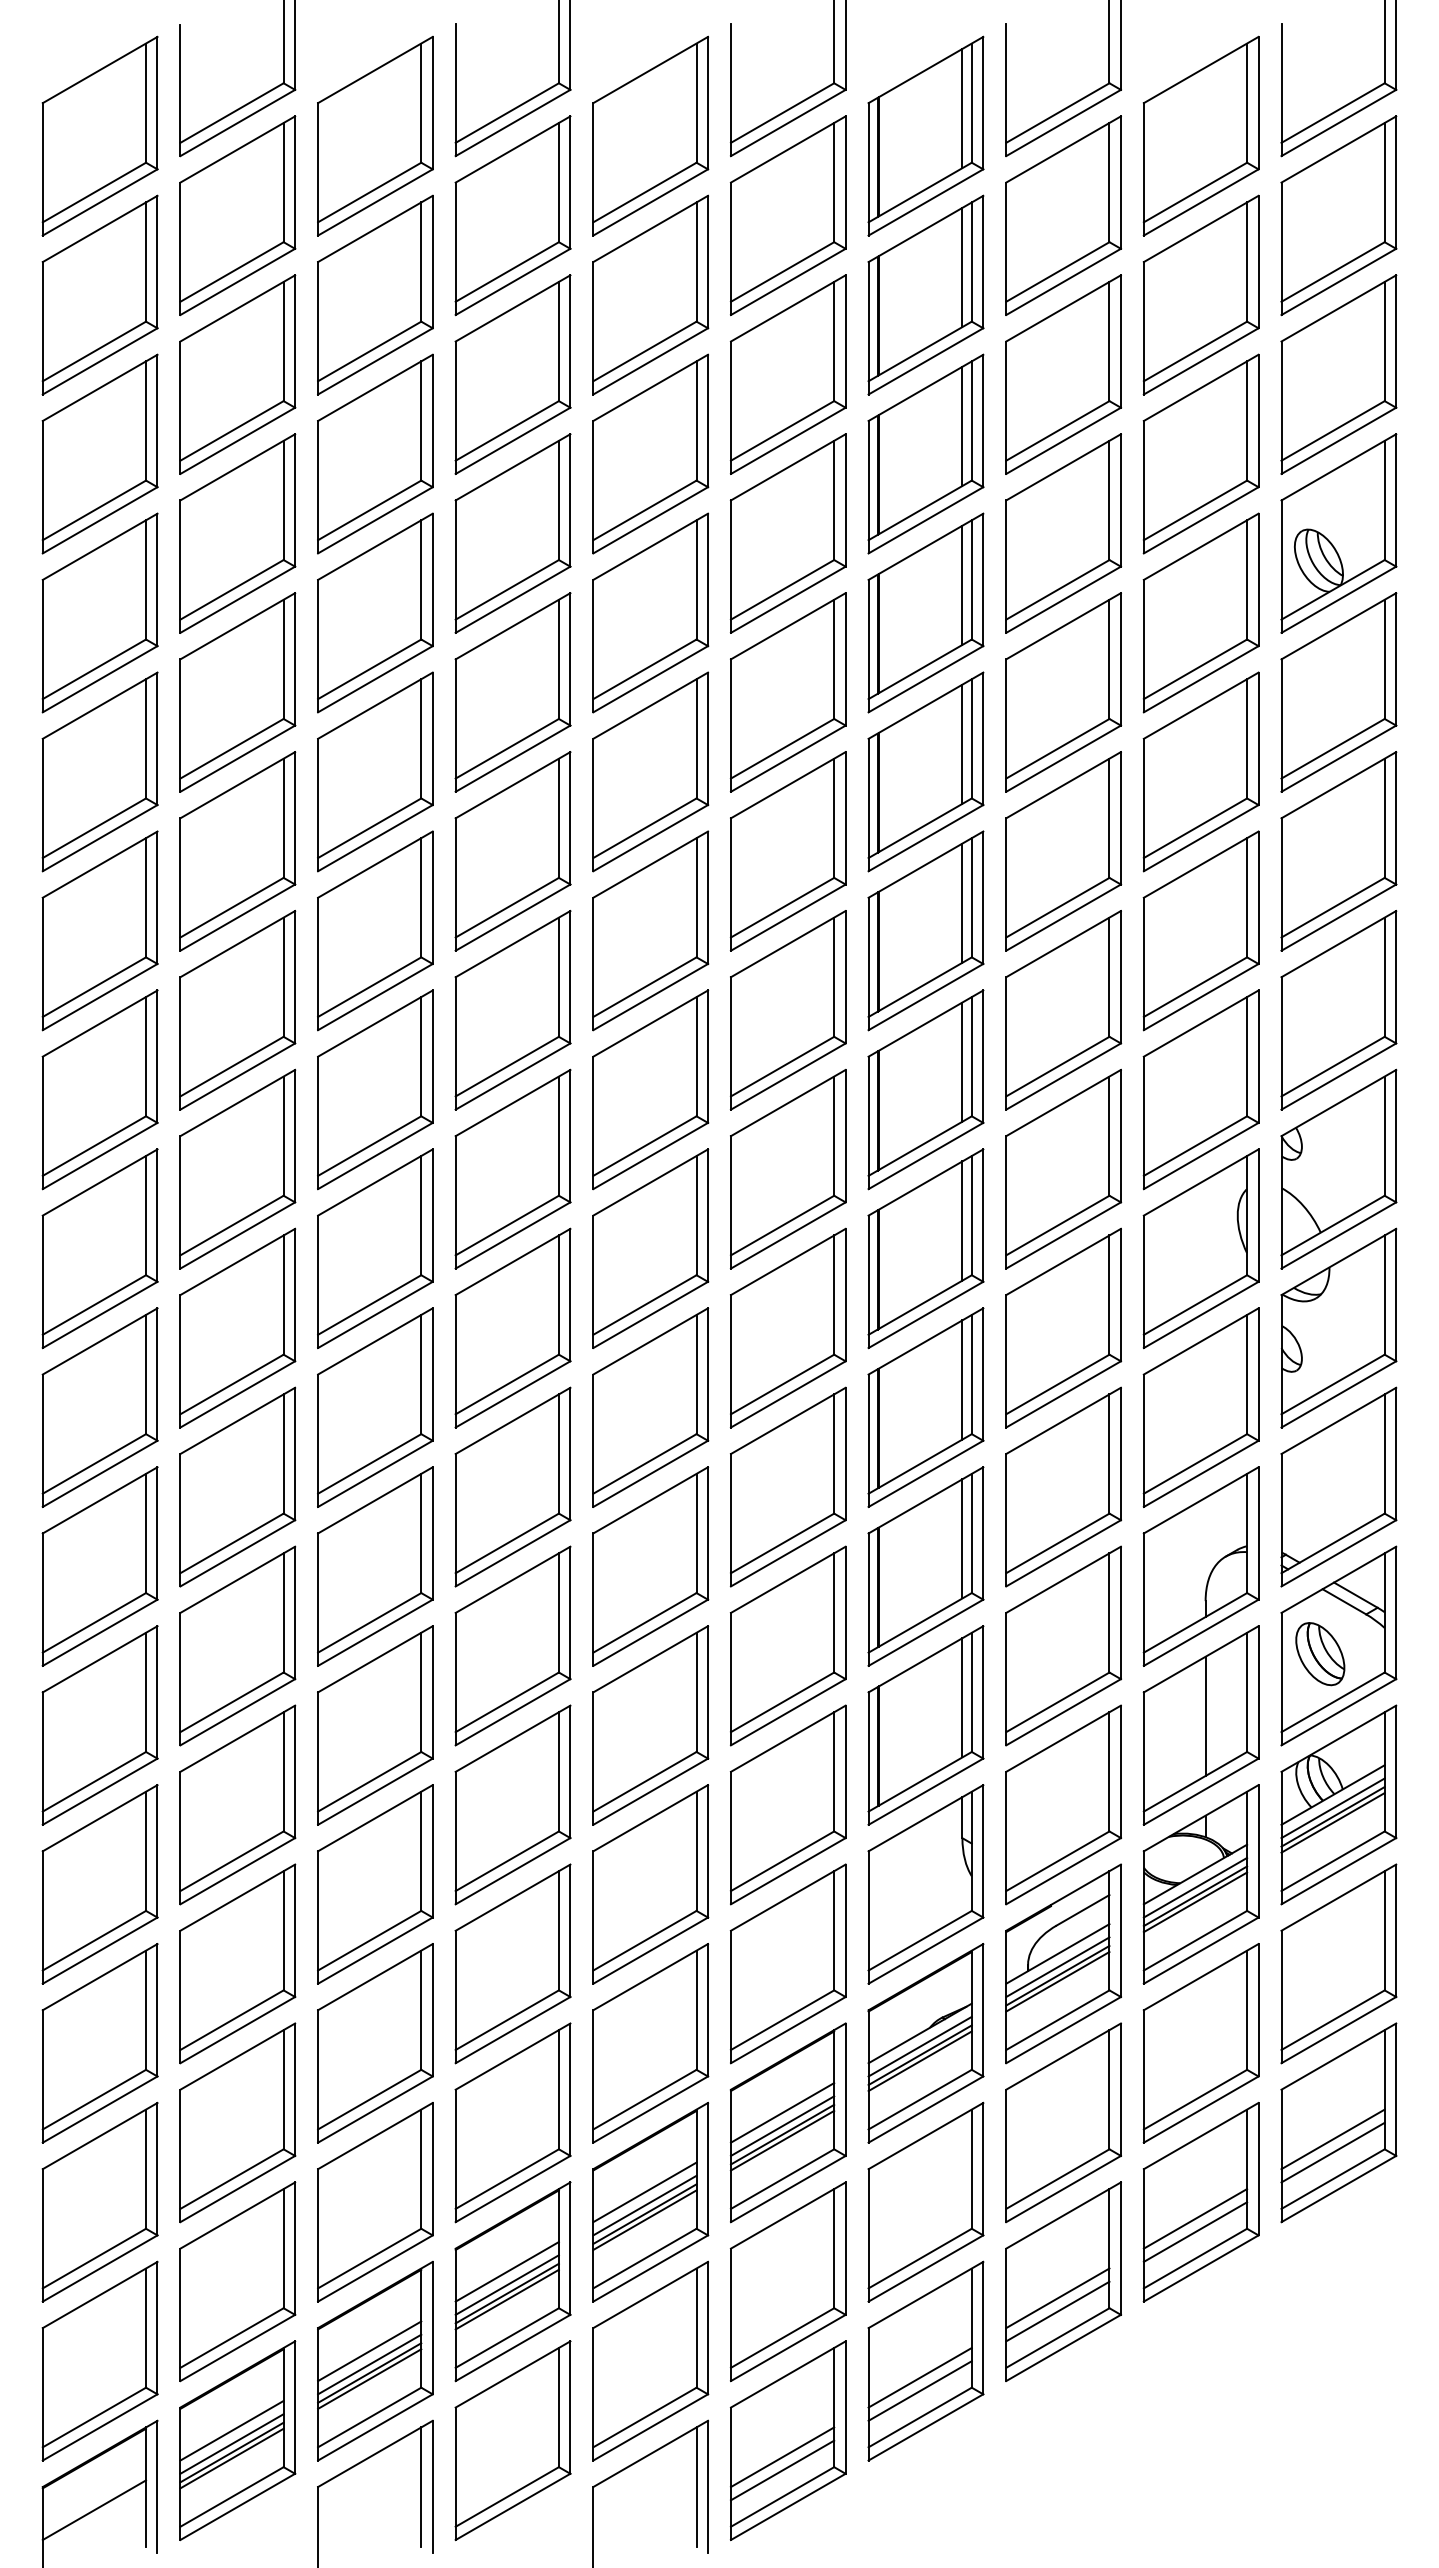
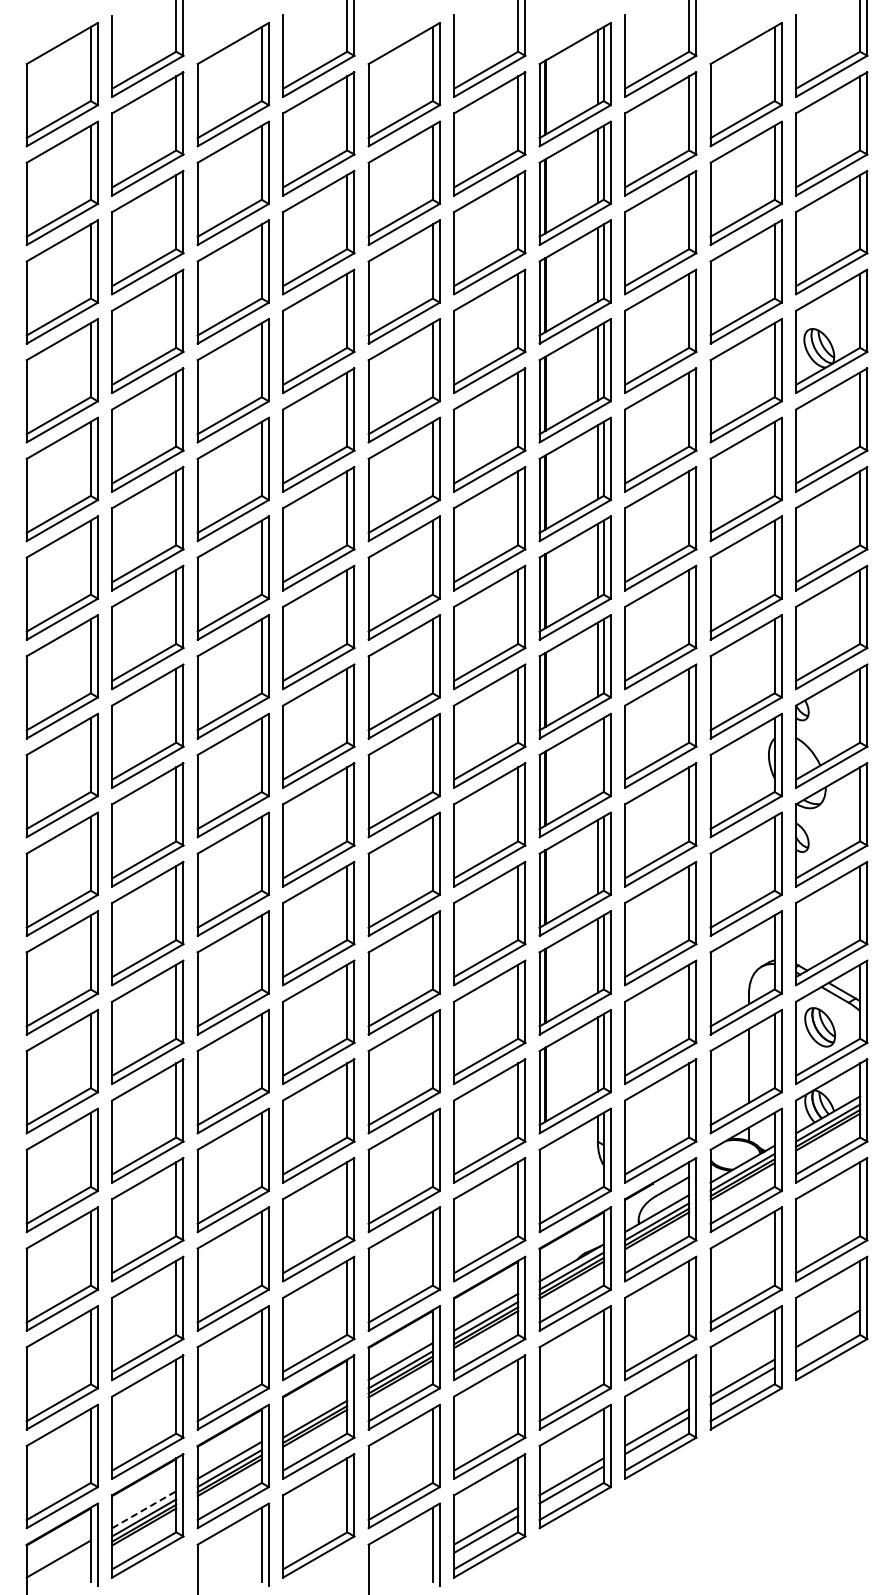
line: (961, 1221) -> (597, 758), removed
line: (1333, 2151) -> (828, 1336), removed
line: (507, 2270) -> (315, 1410), removed
line: (232, 2430) -> (144, 1509), solid -> dashed

